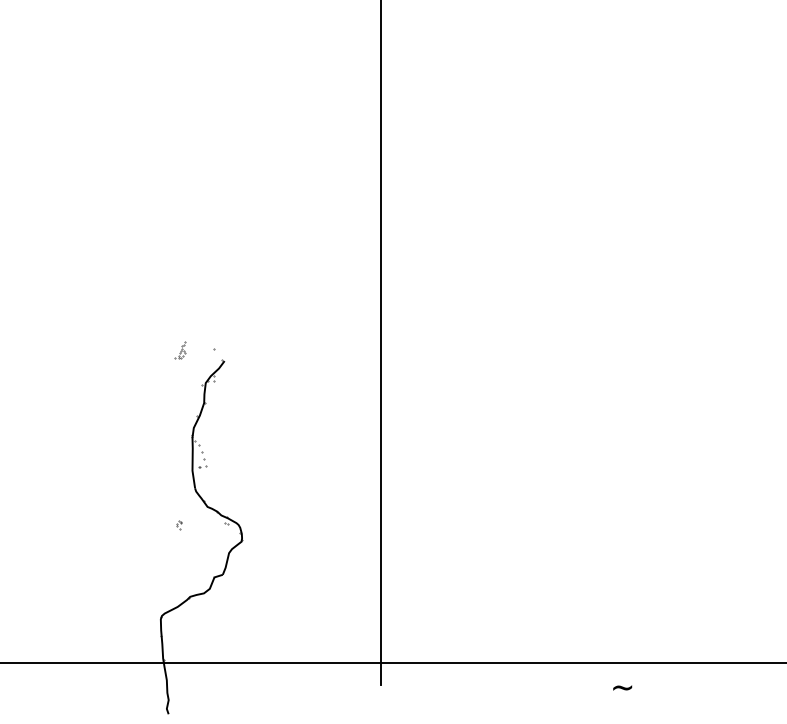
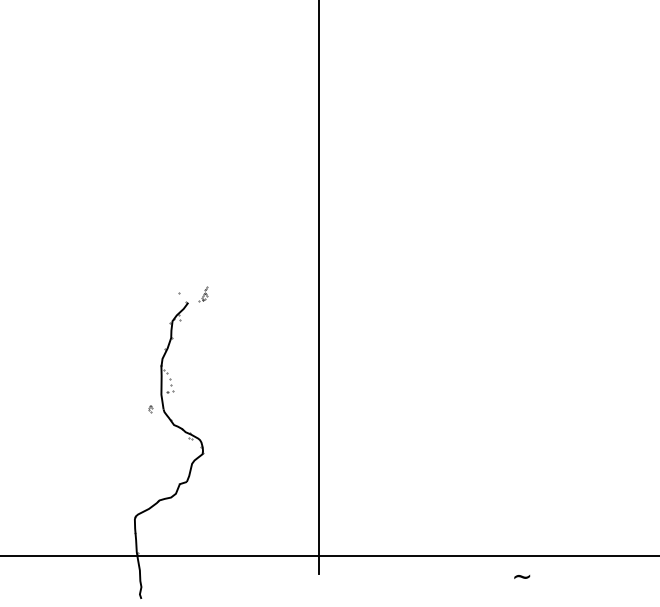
part: (180, 351) -> (203, 294), moved
part: (179, 525) -> (150, 409), moved

